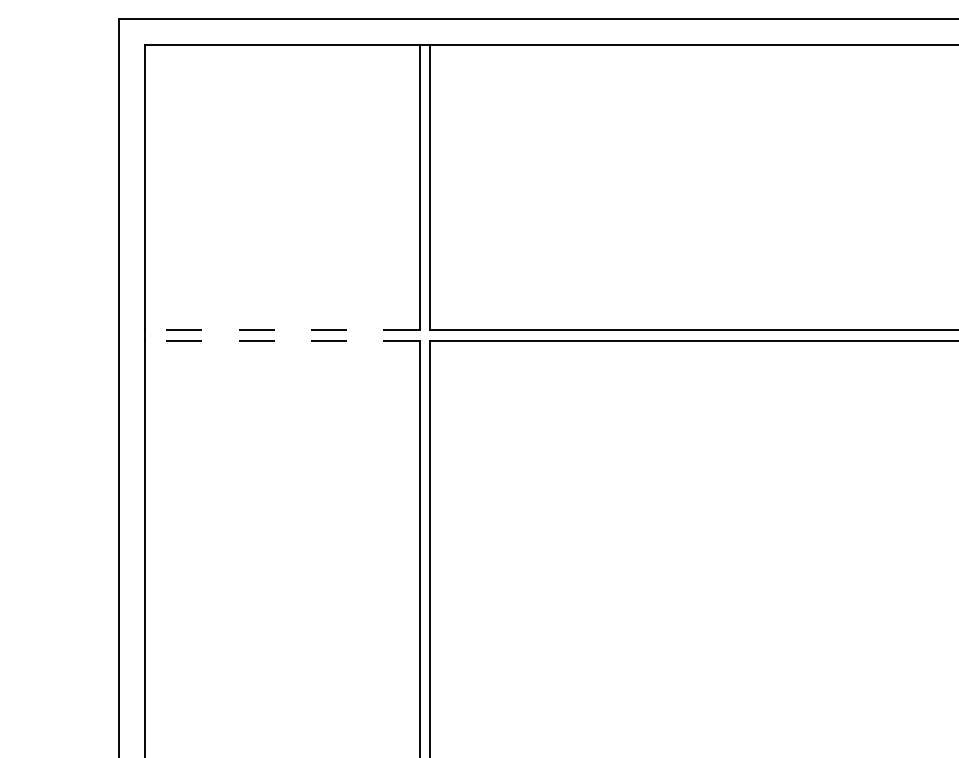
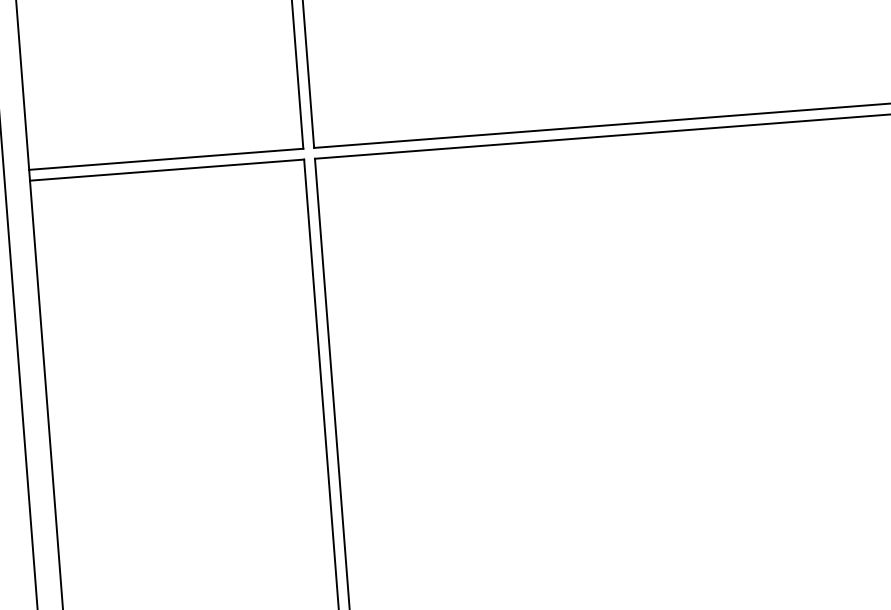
line: (281, 330) -> (165, 159), dashed -> solid
line: (281, 341) -> (166, 170), dashed -> solid

